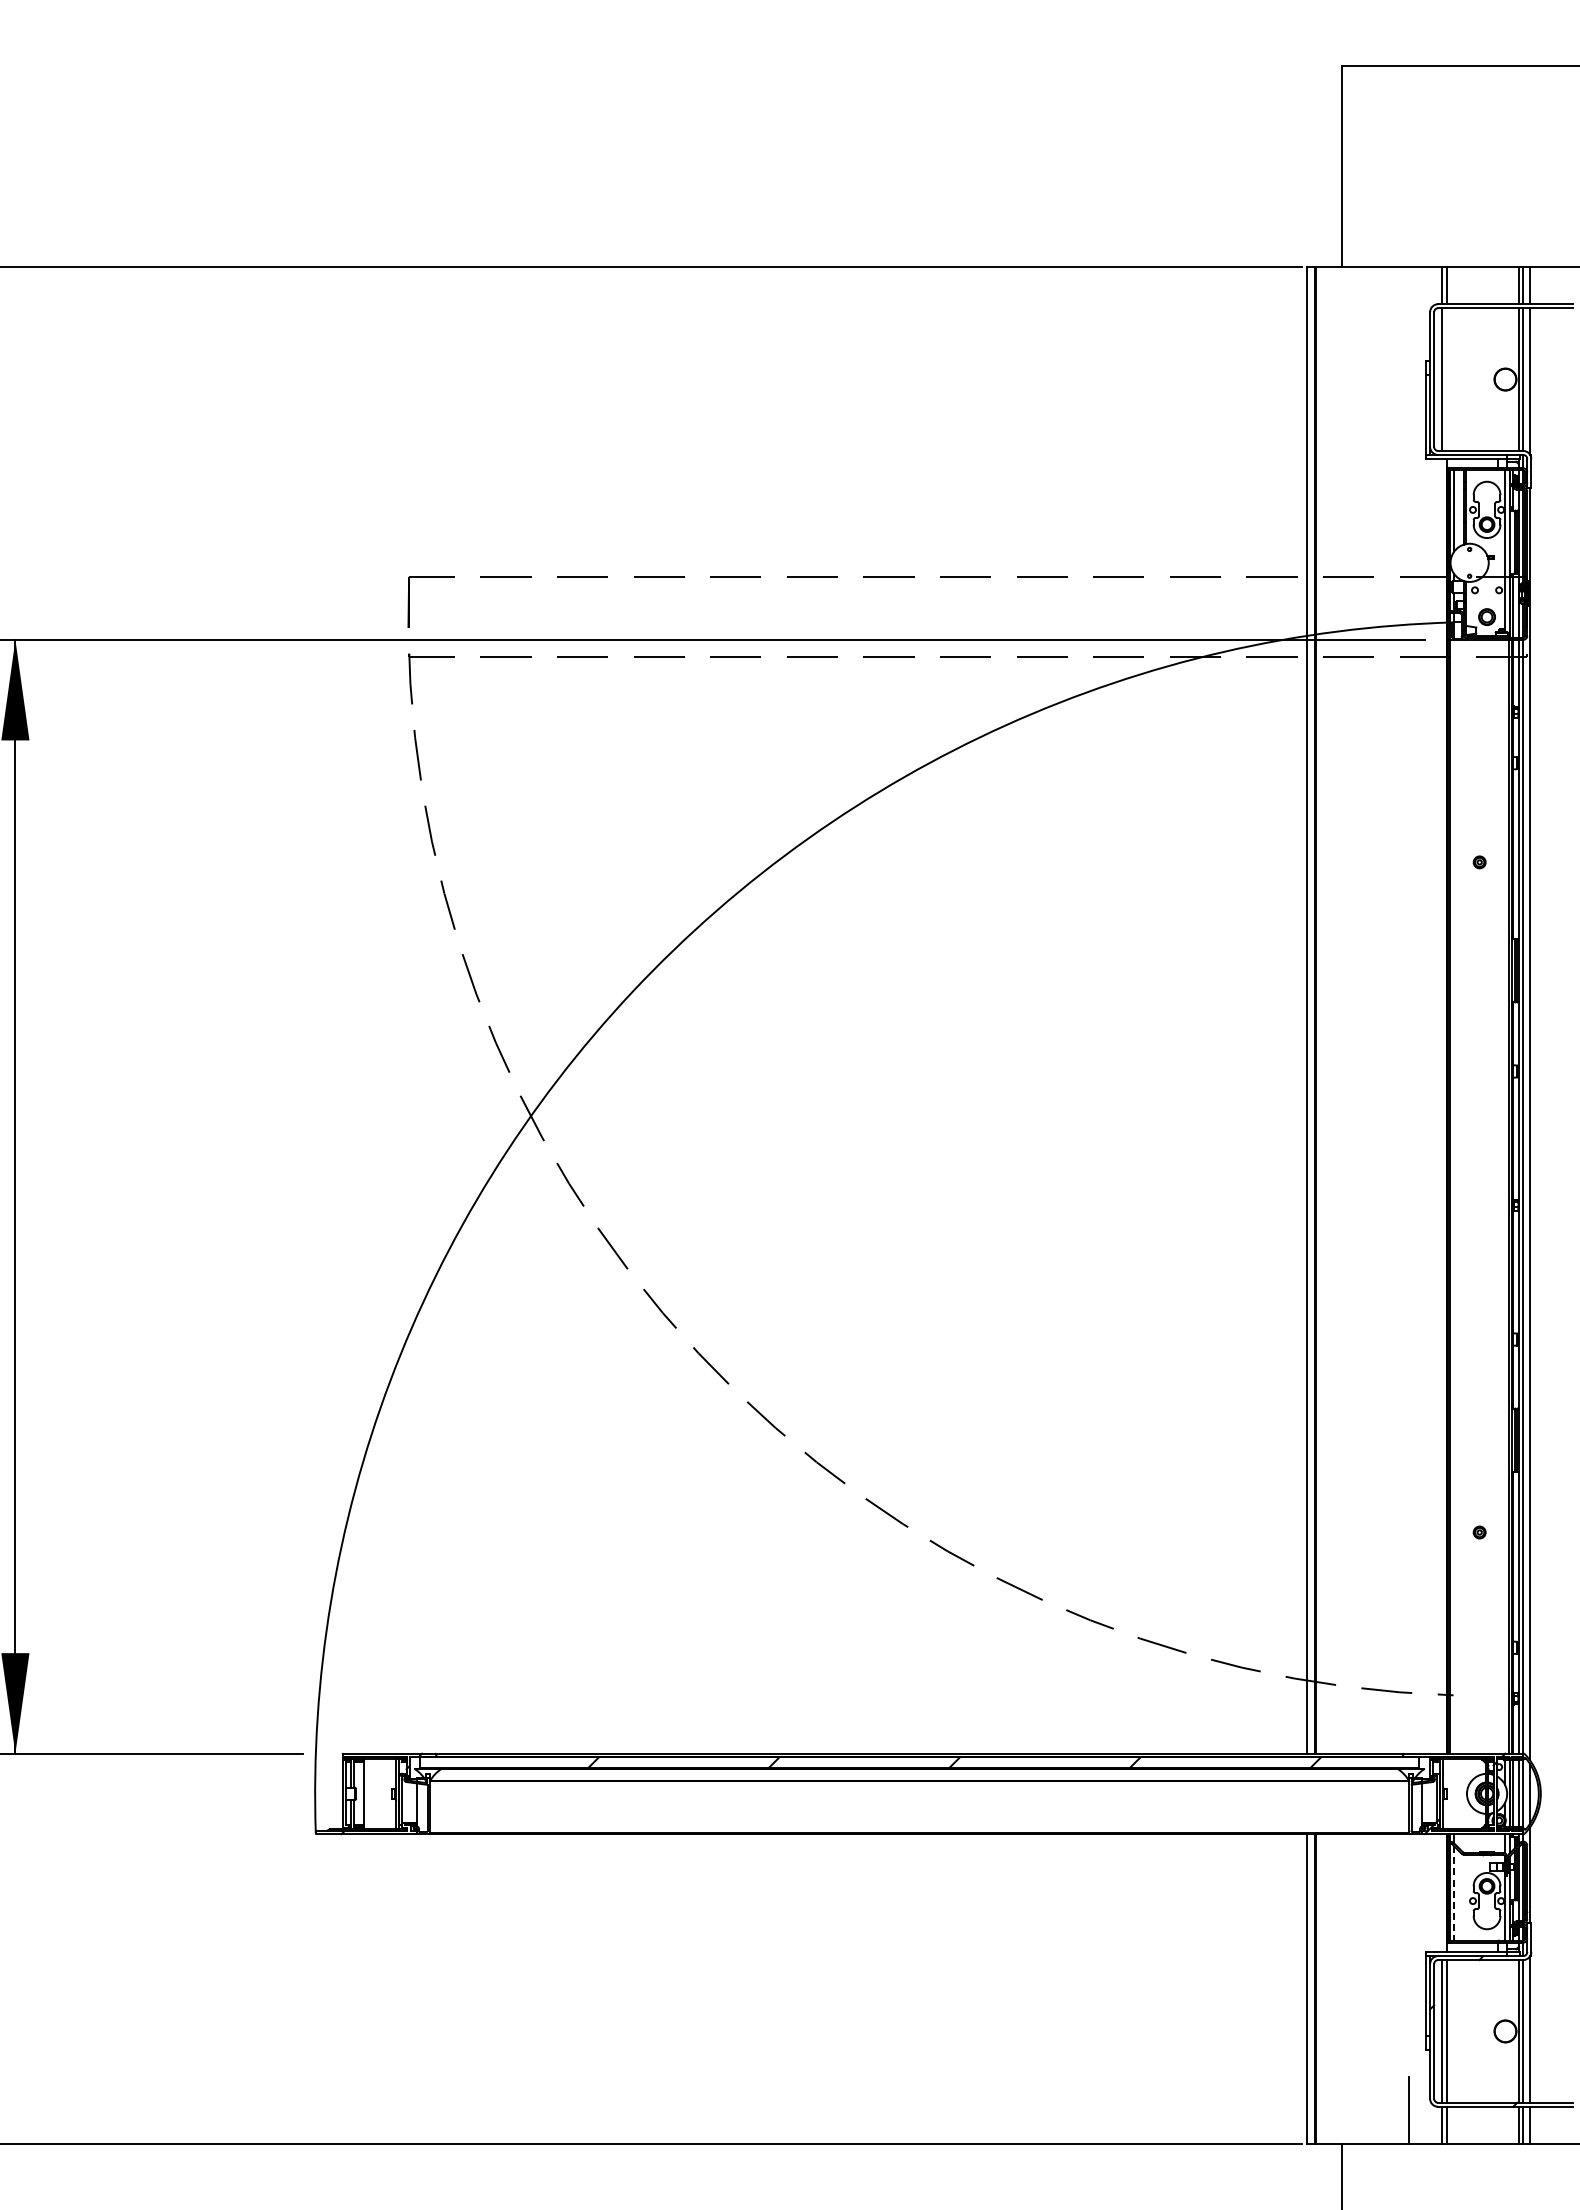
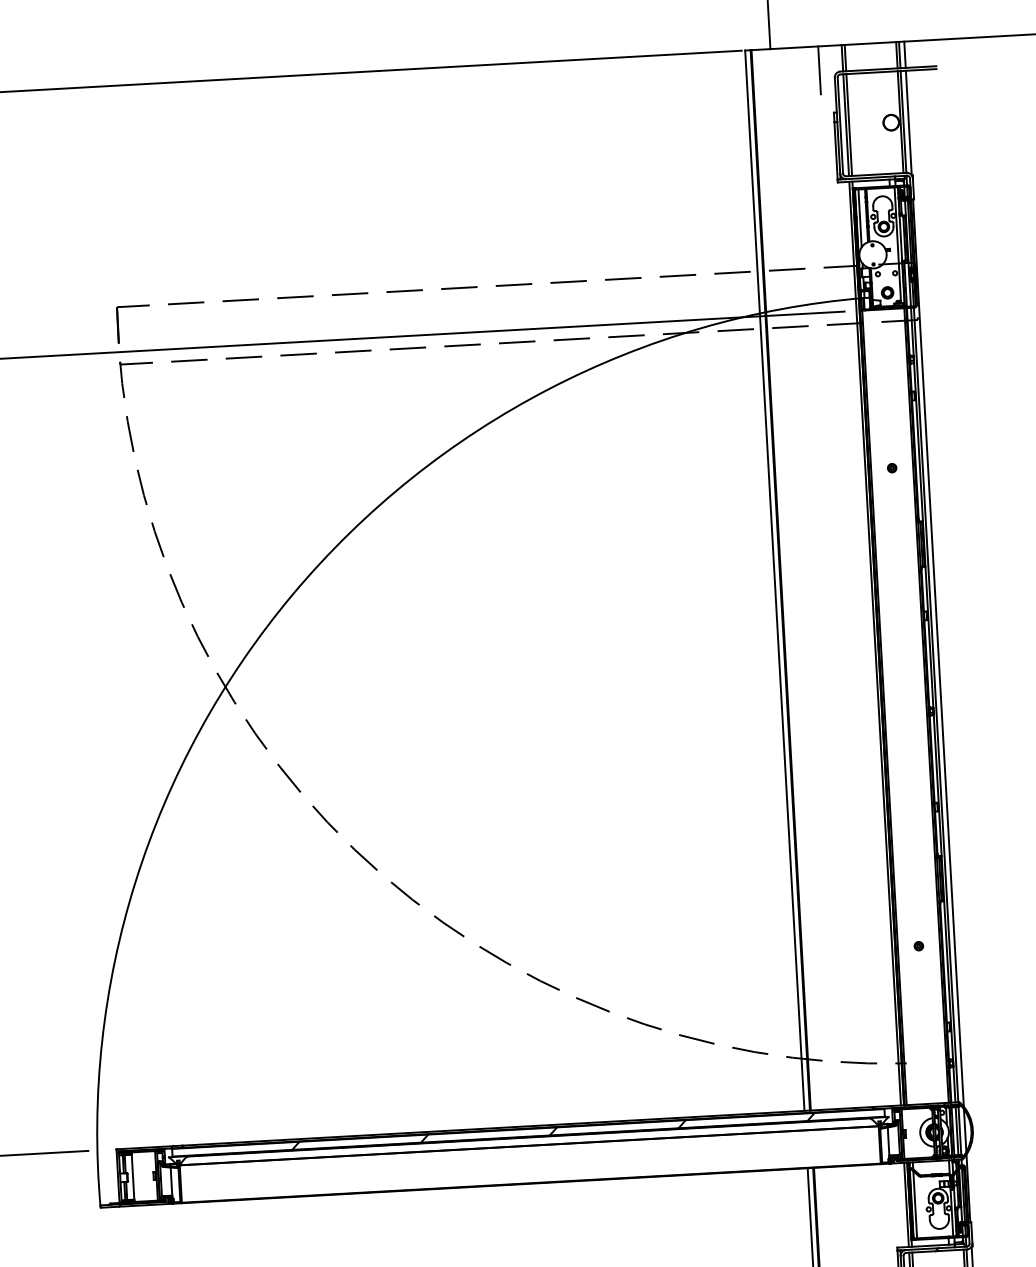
line: (1409, 300) -> (819, 70), added
line: (1446, 379) -> (849, 124), added
line: (1442, 1105) -> (875, 643), added
line: (1442, 1893) -> (906, 1205), added
line: (1454, 1894) -> (915, 1205), dashed -> solid

